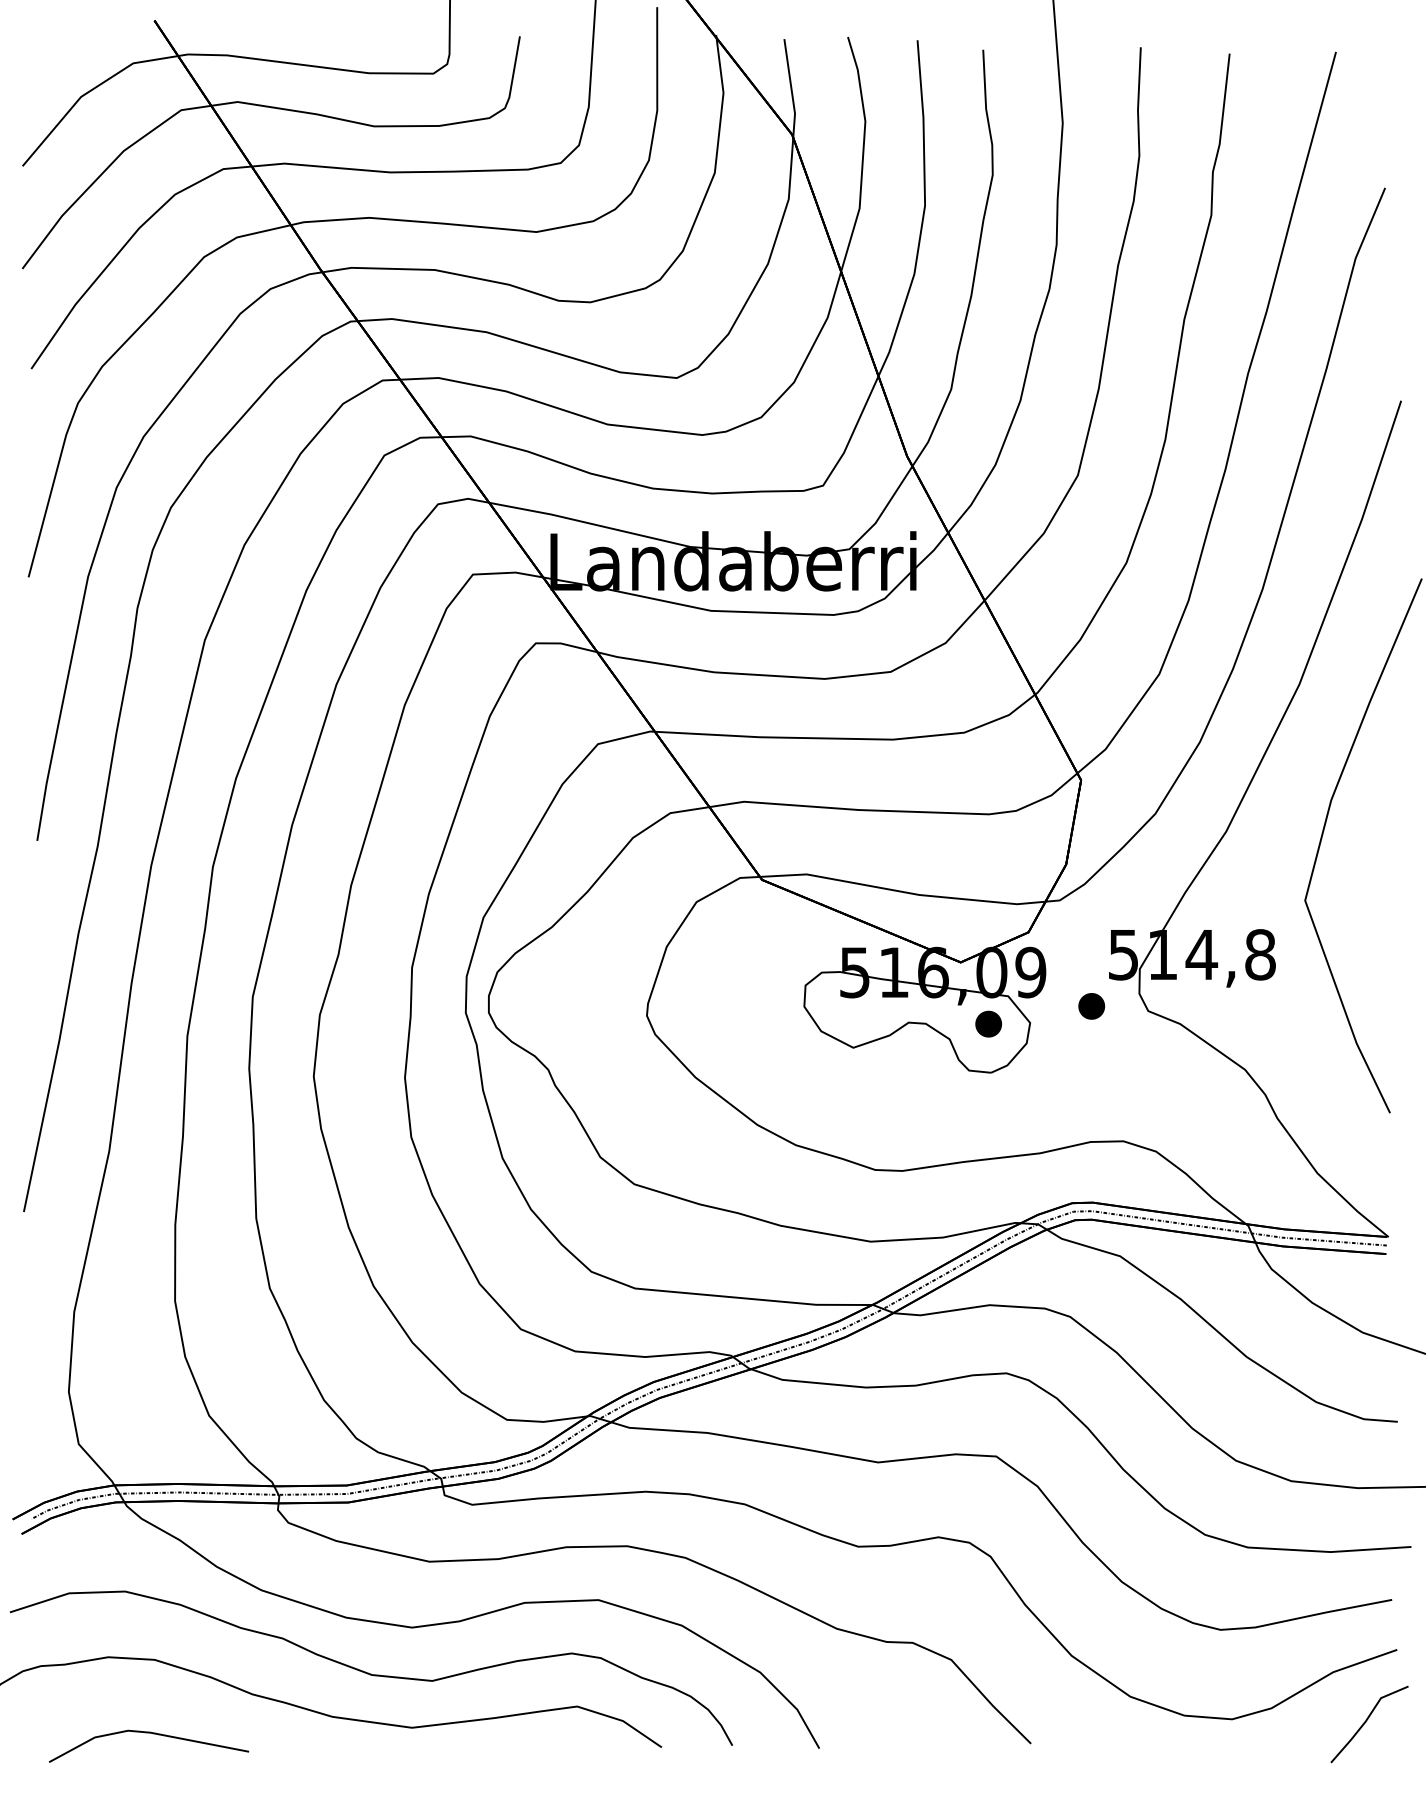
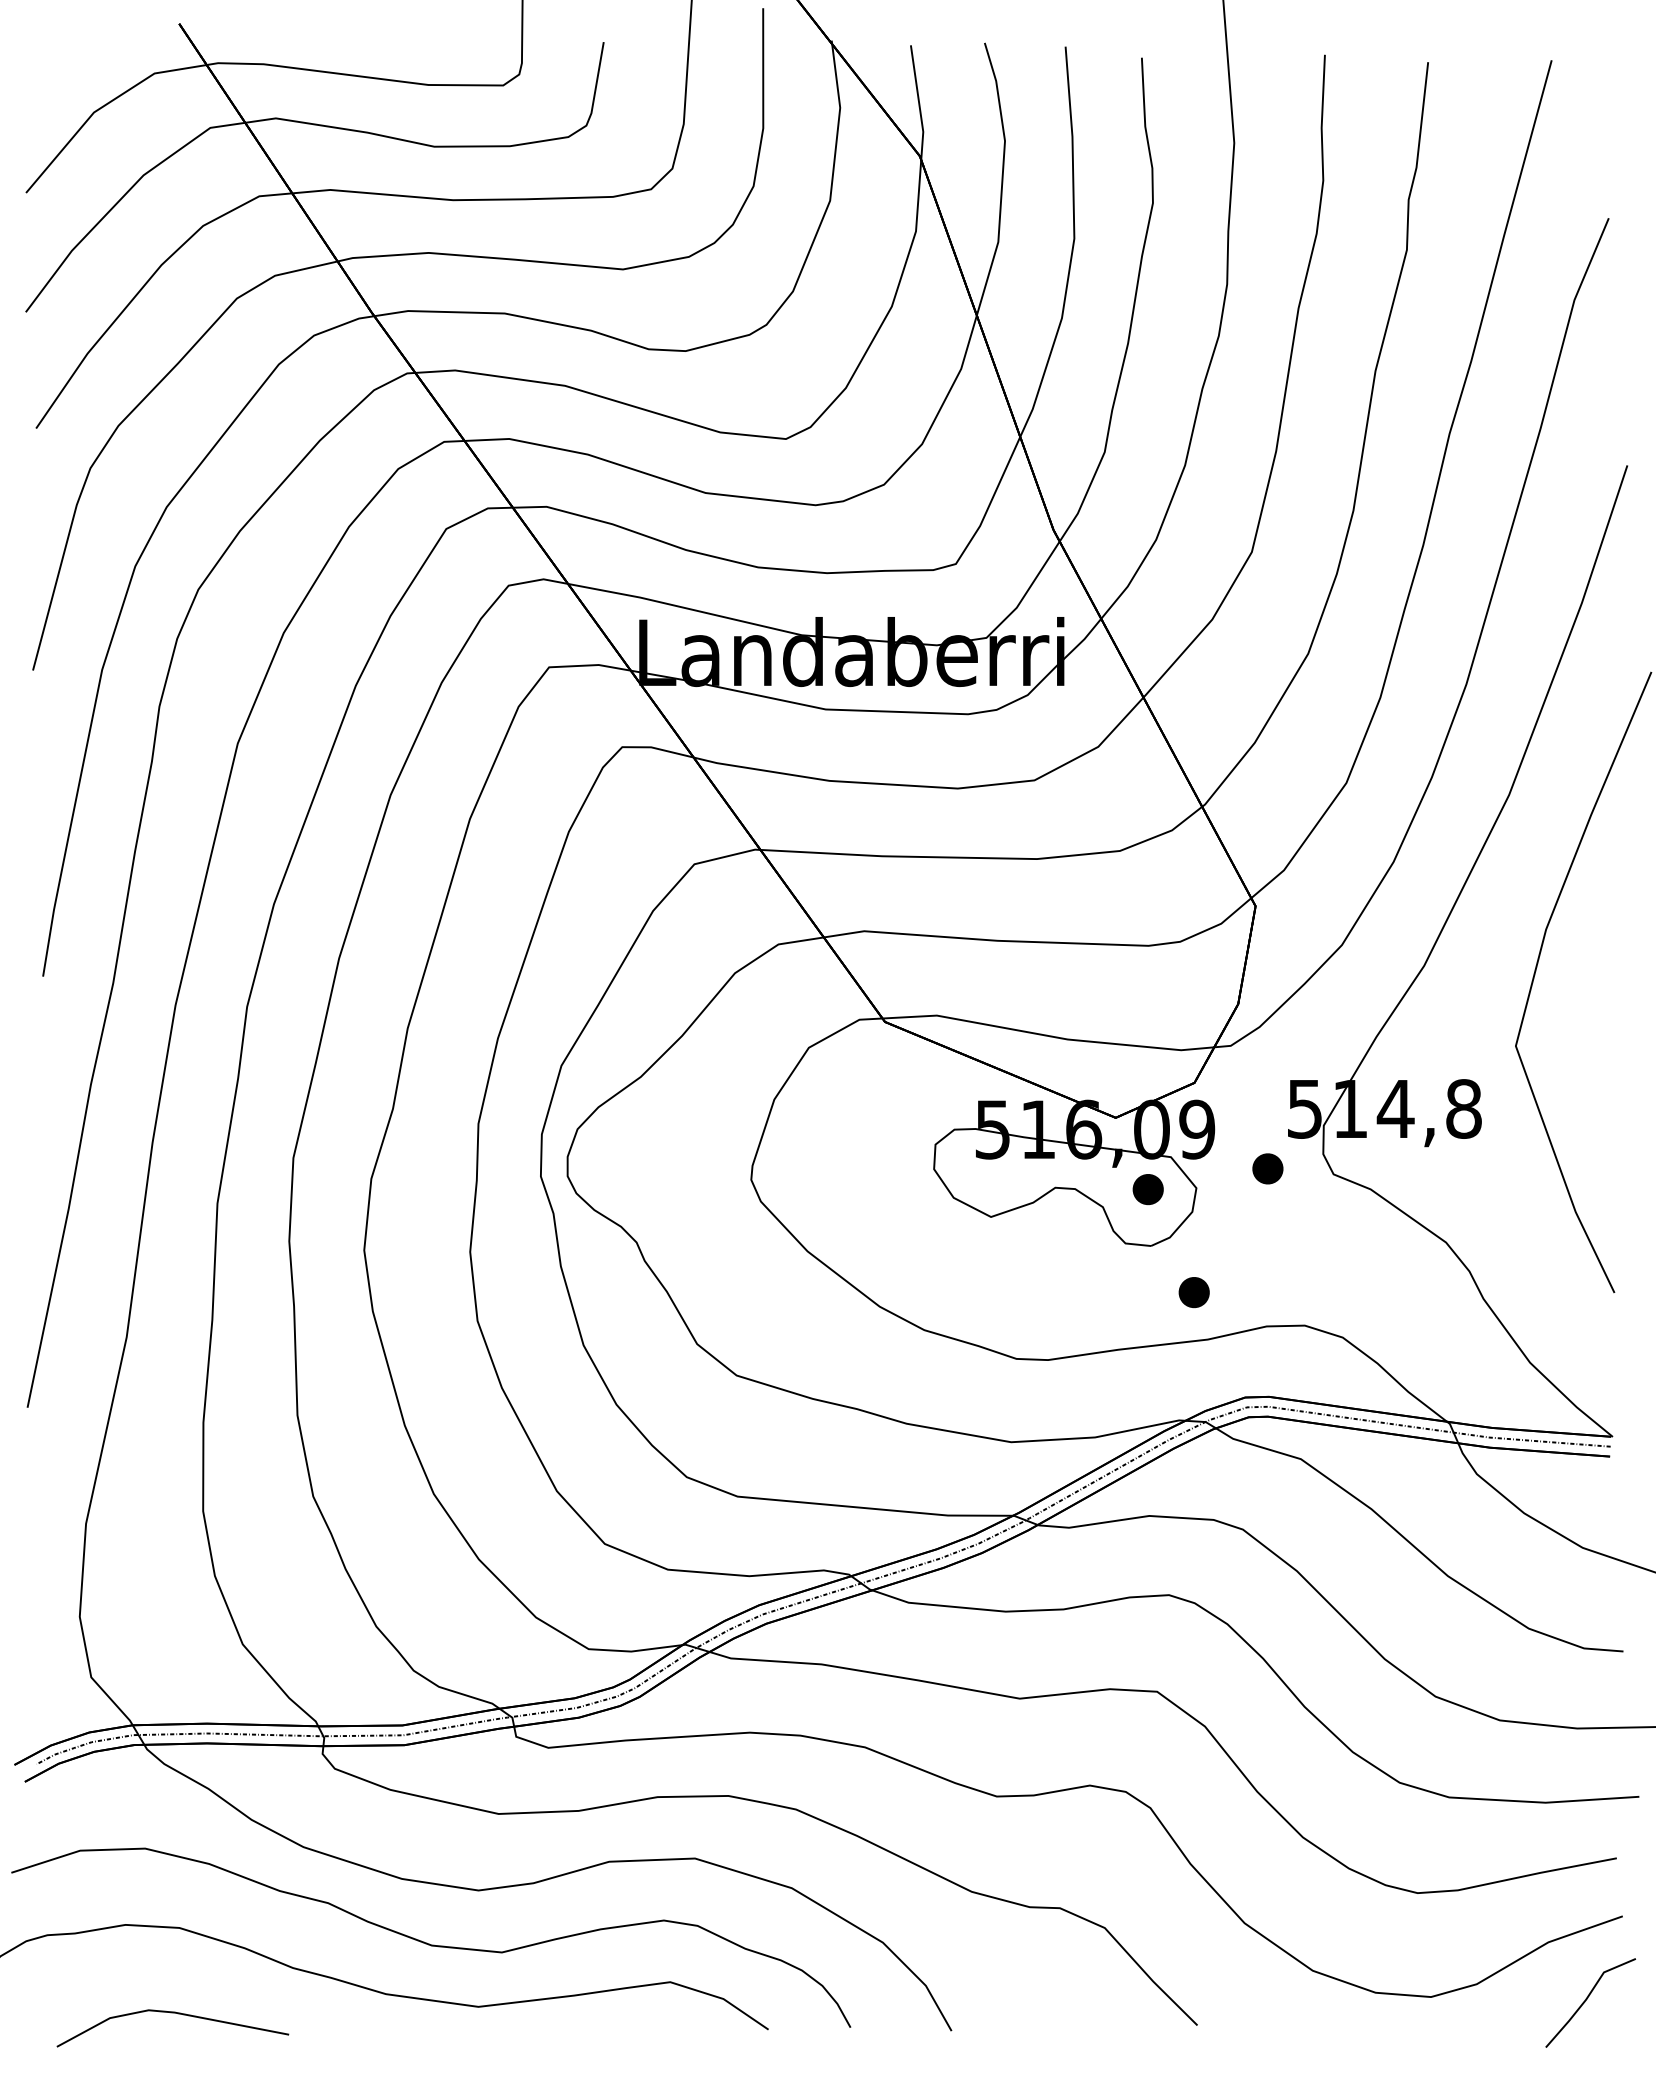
part: (1027, 1112) -> (1193, 1292), added

